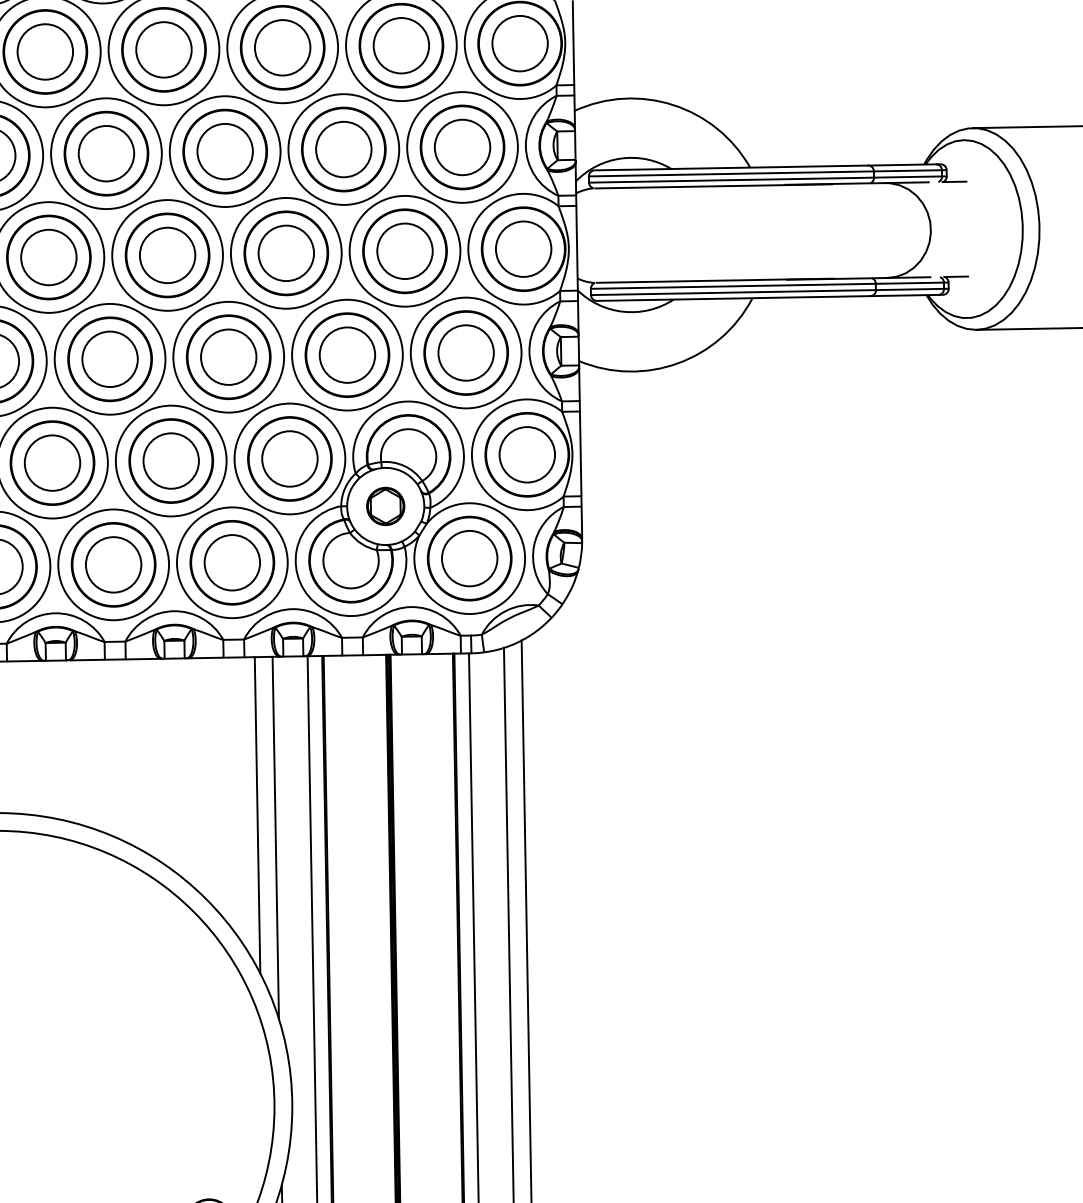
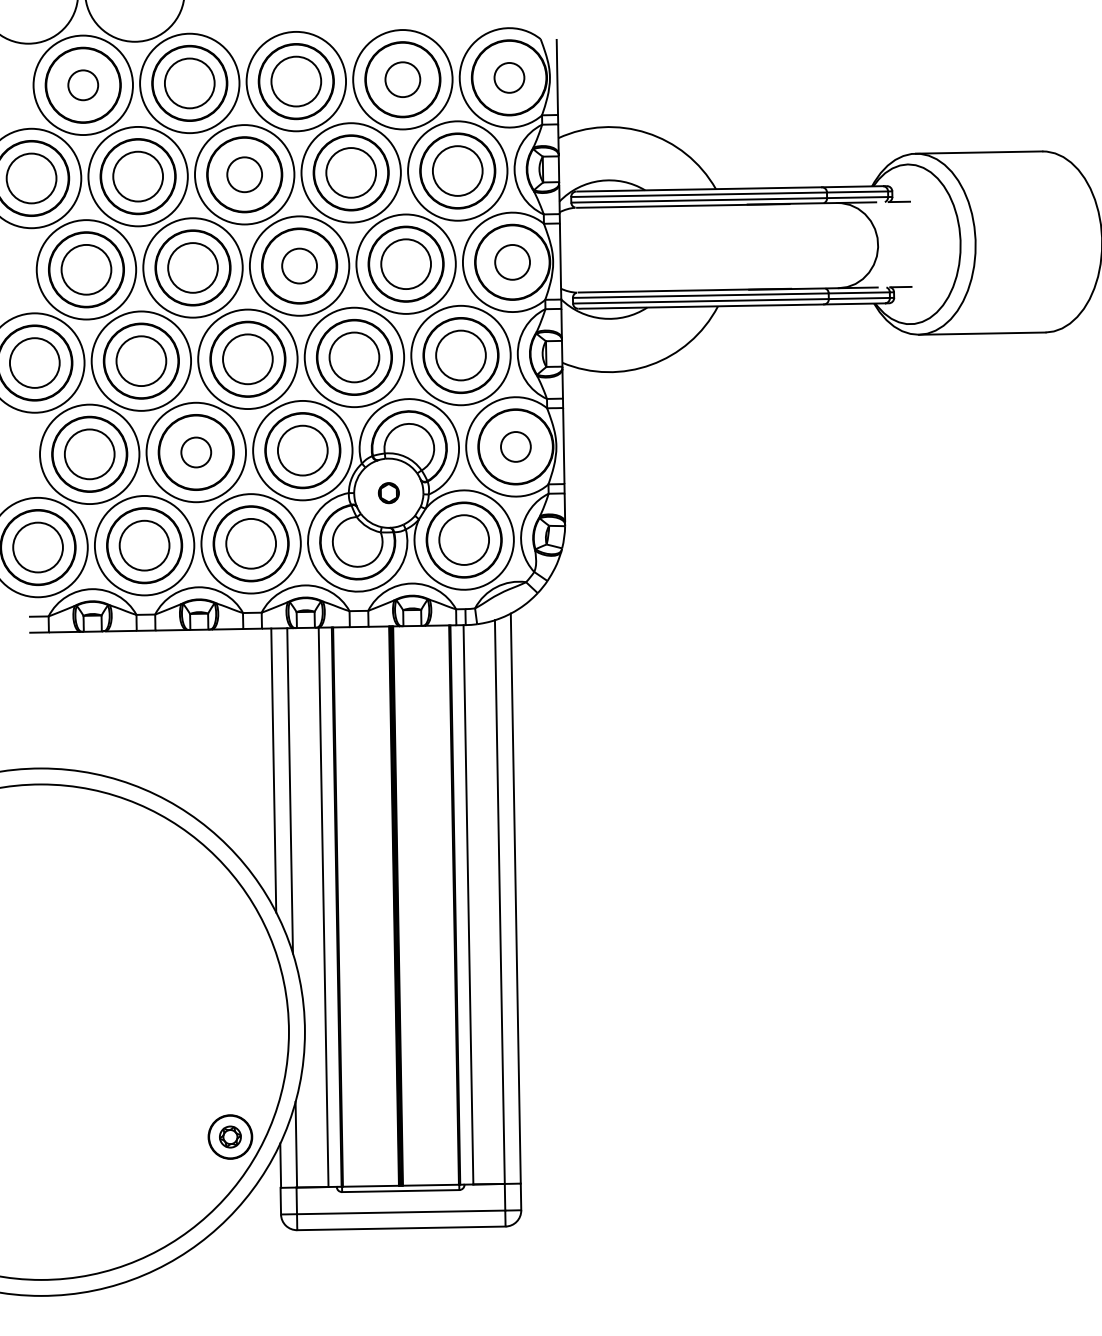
circle: (520, 43) -> (509, 77), size x0.6
circle: (400, 45) -> (402, 79), size x0.7
circle: (45, 52) -> (83, 85), size x0.6
circle: (224, 151) -> (244, 174), size x0.7
circle: (523, 249) -> (512, 262), size x0.7
circle: (286, 252) -> (299, 265), size x0.7
circle: (526, 454) -> (515, 446), size x0.6
circle: (171, 461) -> (196, 452), size x0.6
part: (385, 505) -> (388, 492), size x0.6

